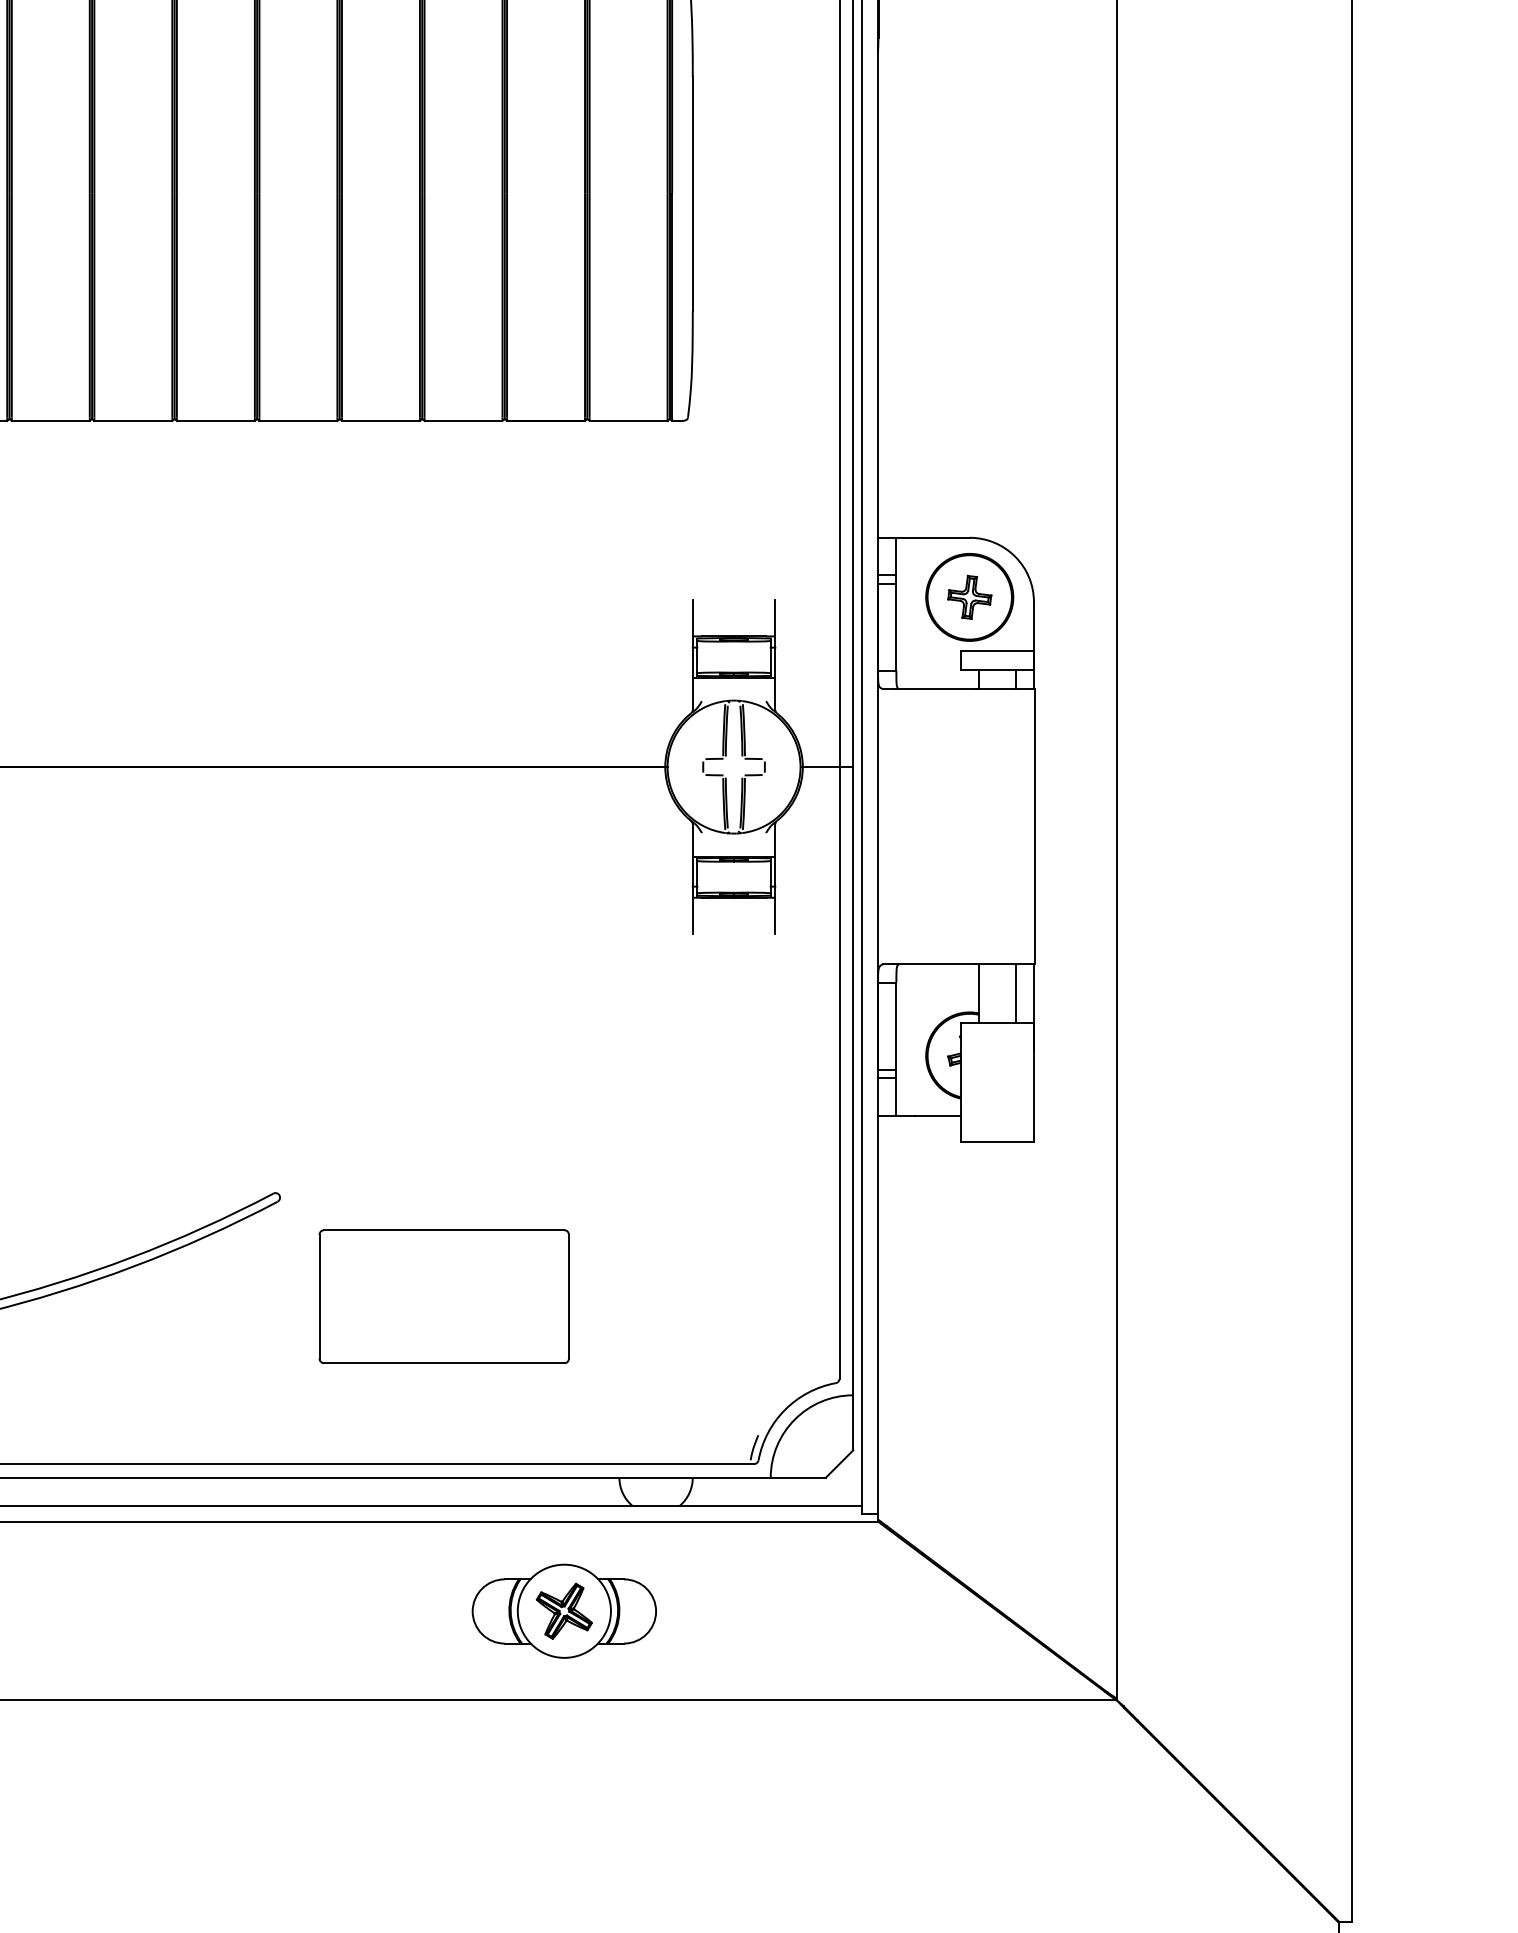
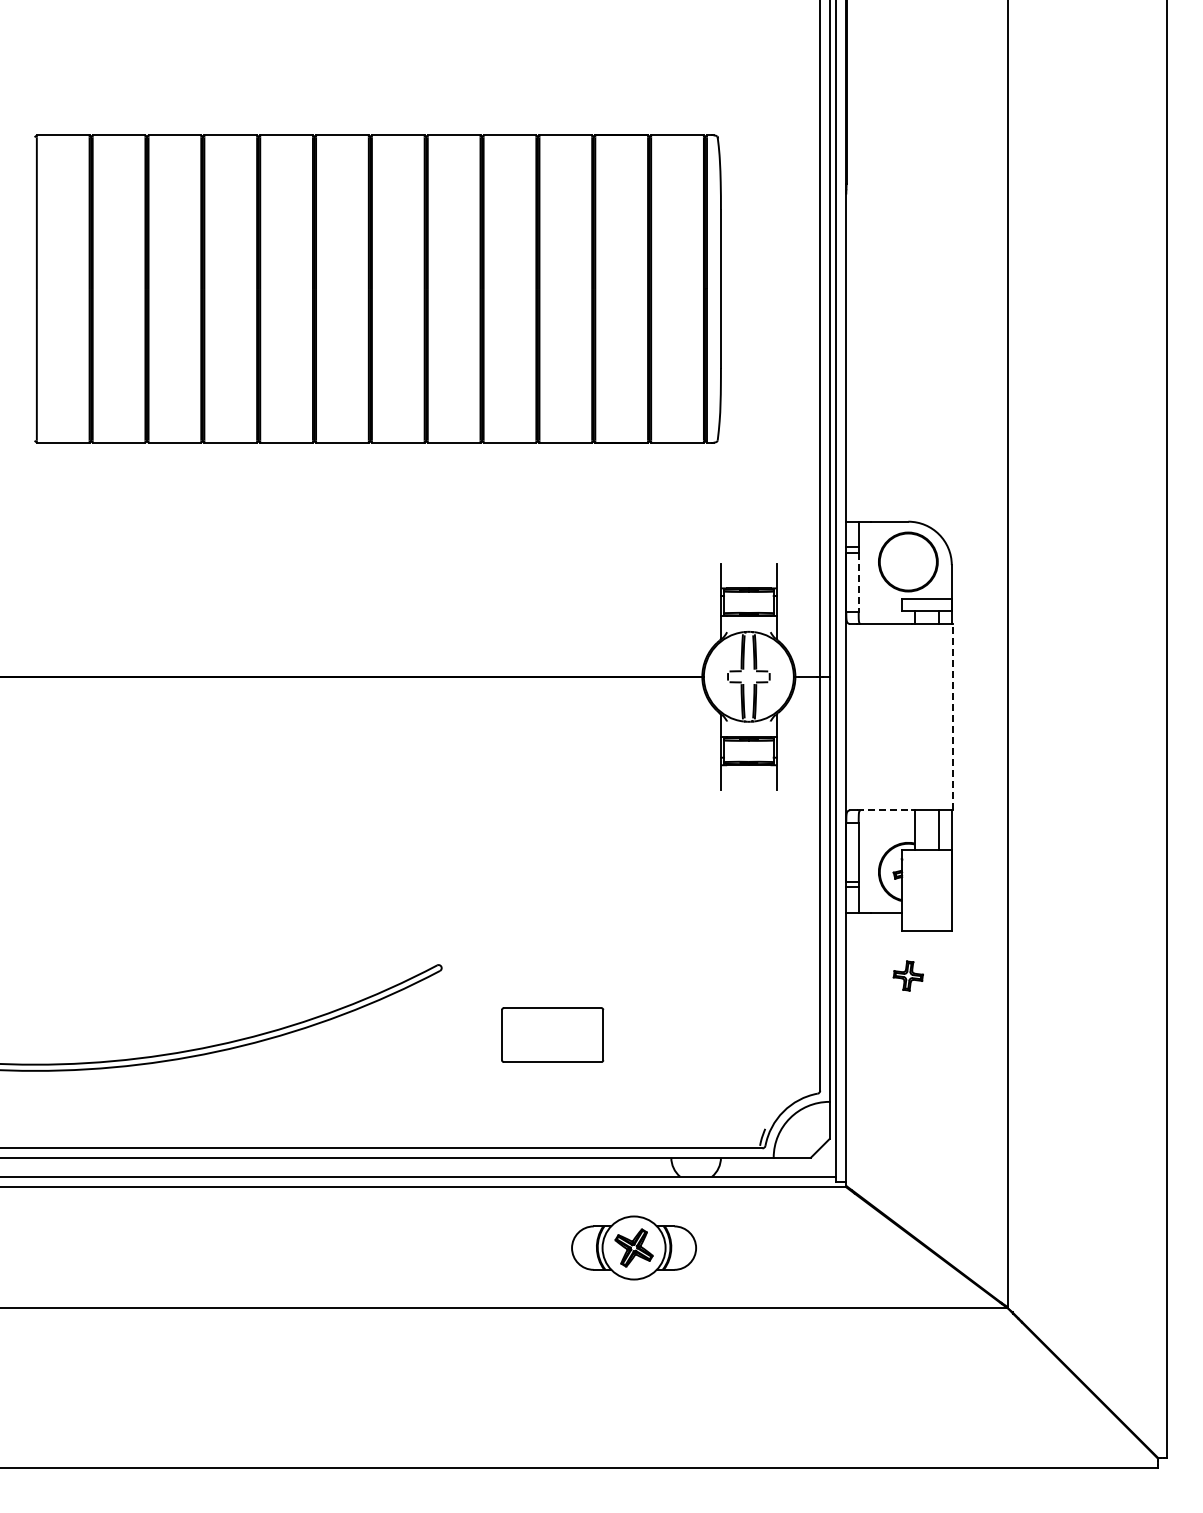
part: (968, 596) -> (907, 975), moved
line: (896, 627) -> (858, 582), solid -> dashed
line: (1035, 825) -> (952, 716), solid -> dashed
line: (934, 964) -> (884, 810), solid -> dashed
part: (443, 1295) -> (552, 1034), size x0.6

